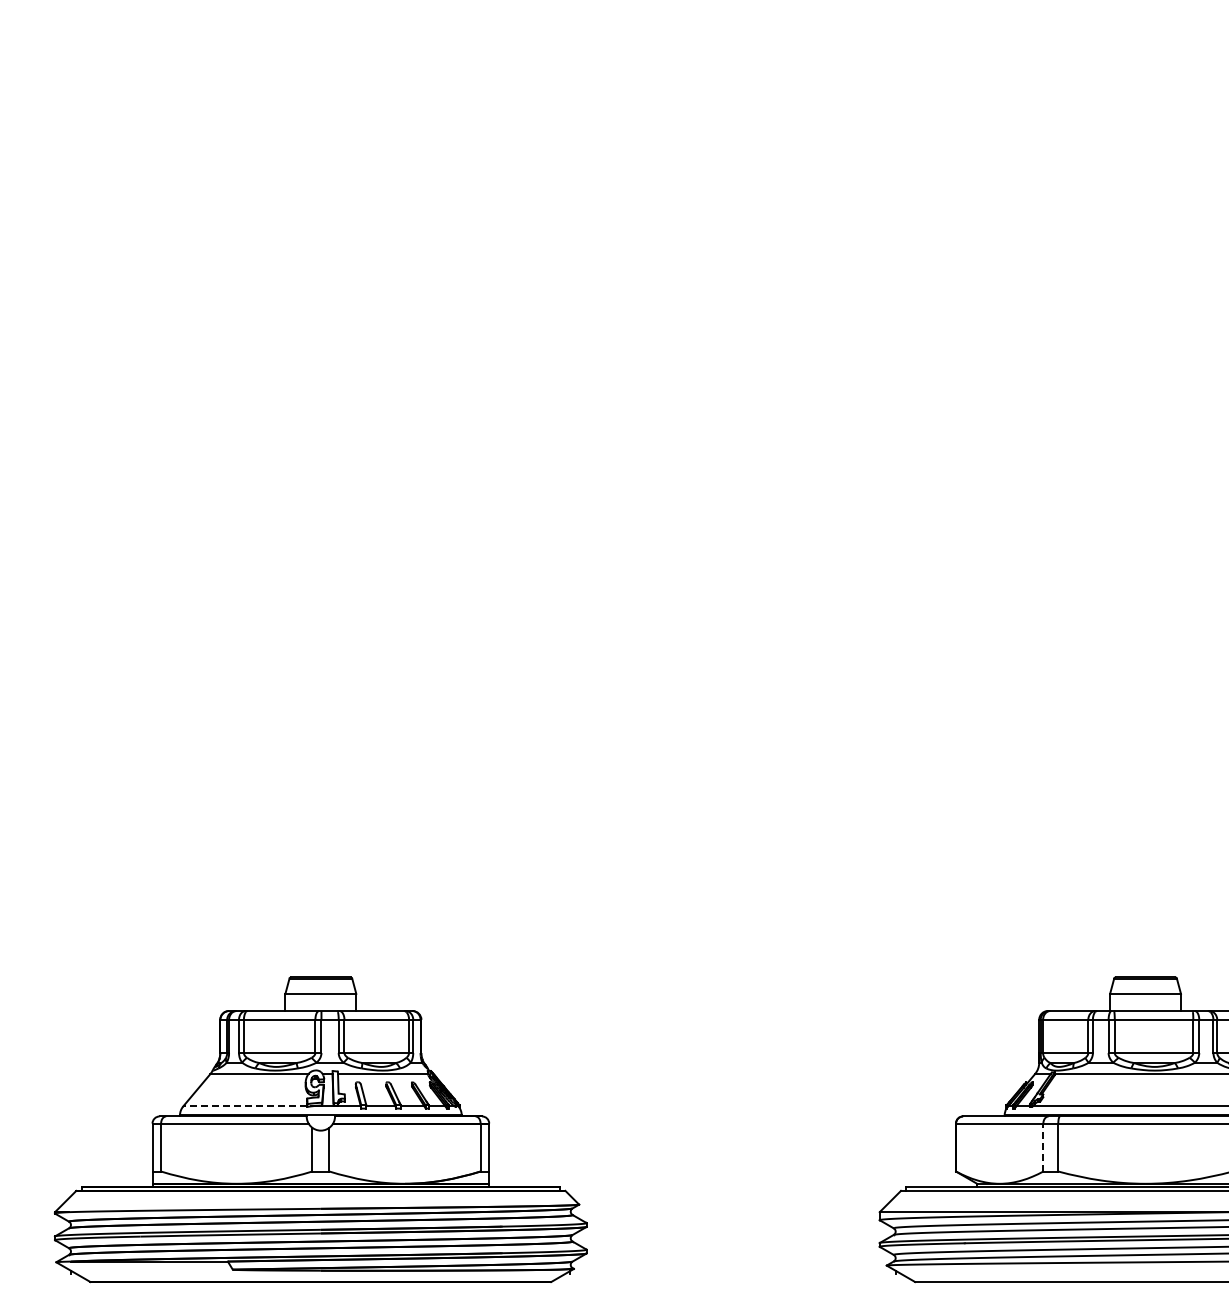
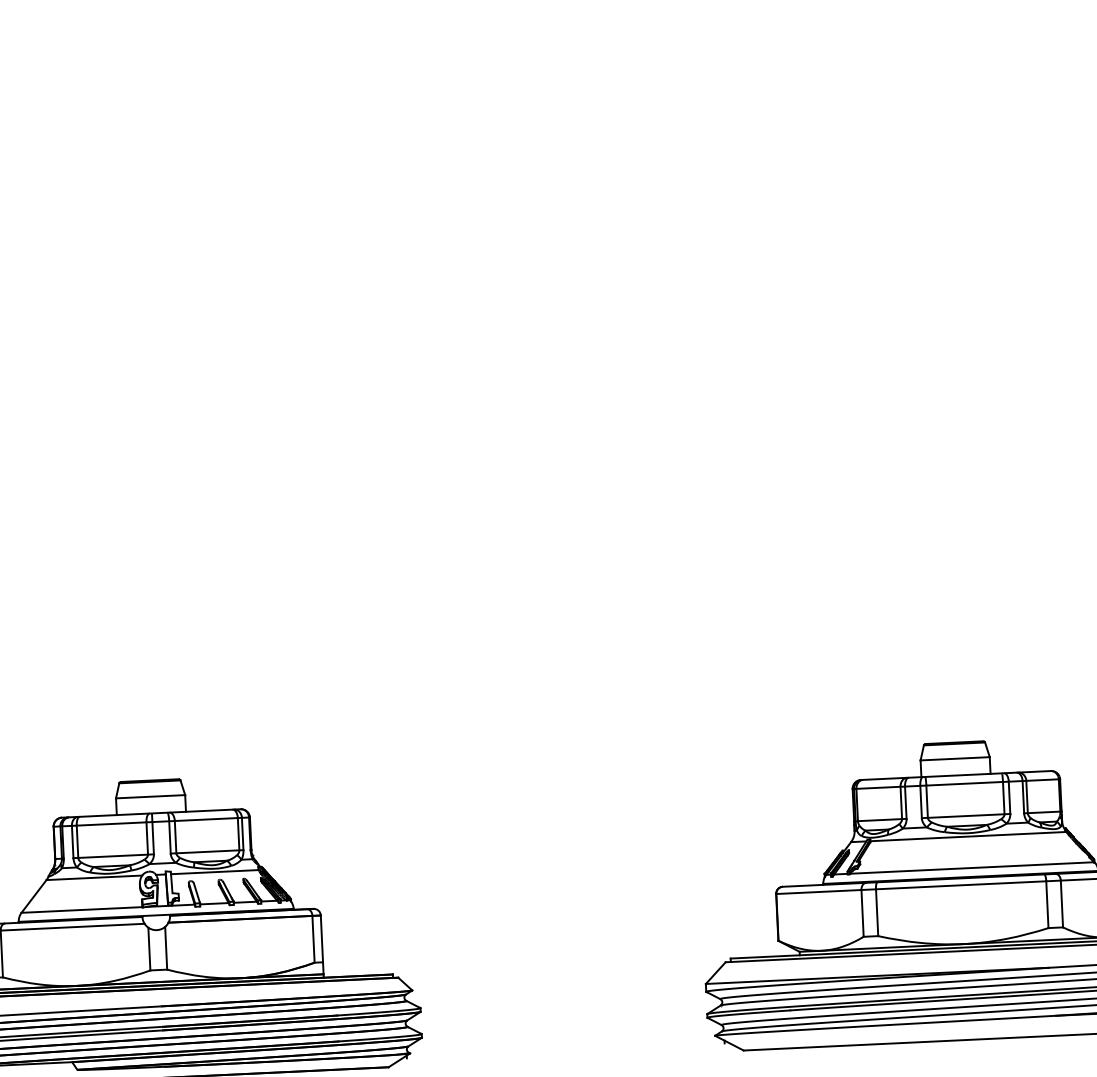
line: (244, 1106) -> (81, 910), dashed -> solid
line: (1043, 1147) -> (862, 913), dashed -> solid

